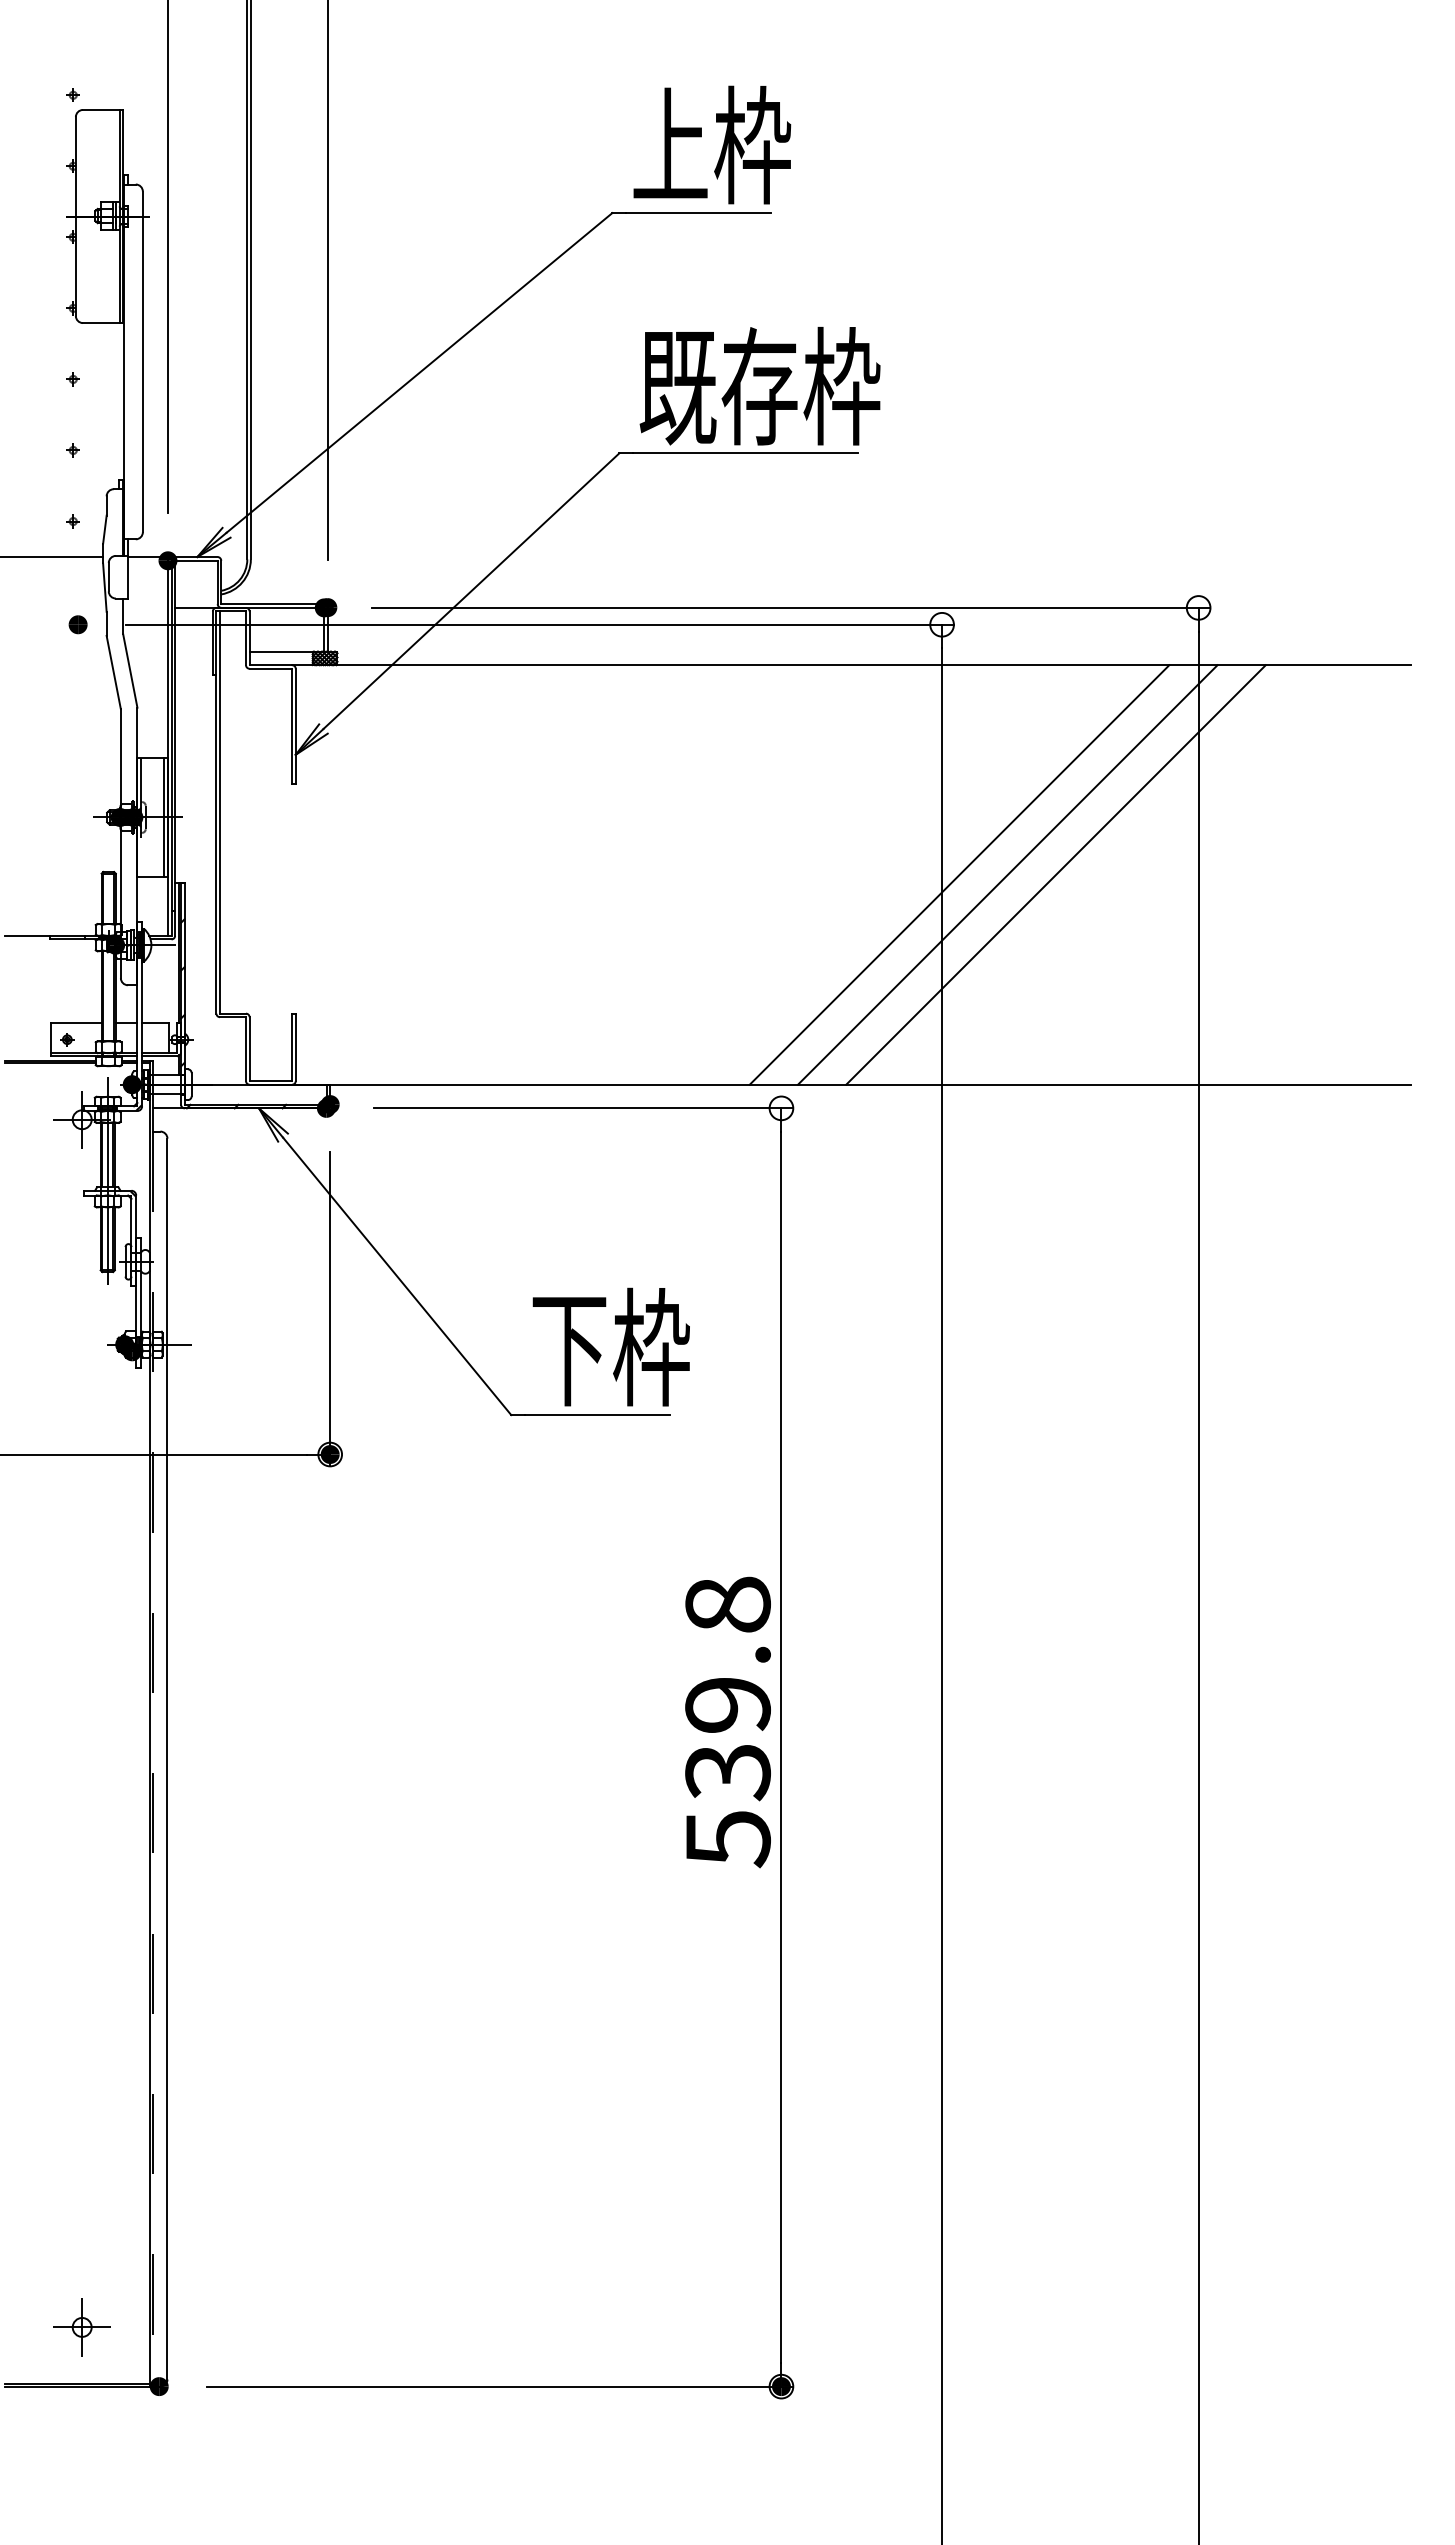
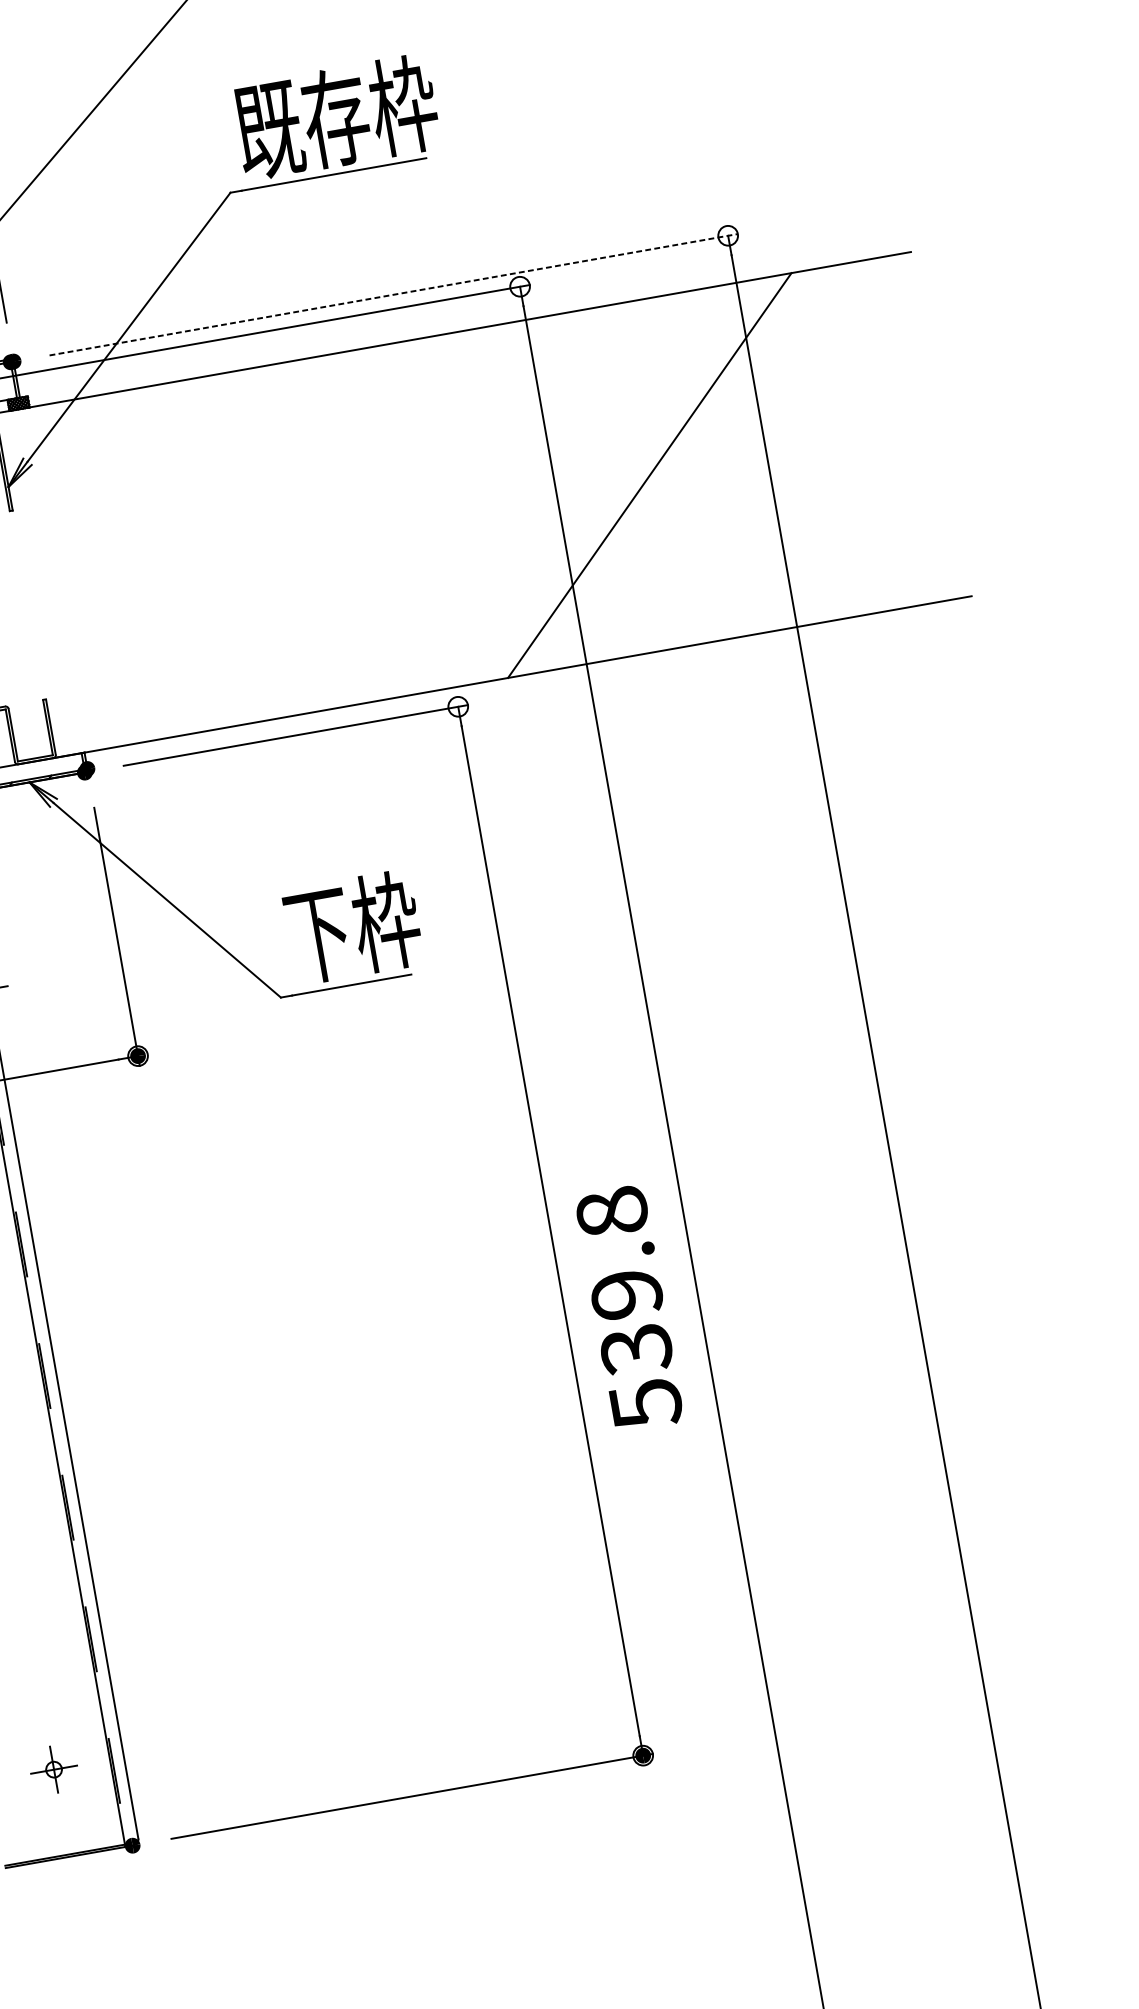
line: (791, 607) -> (394, 294), solid -> dashed
line: (959, 874) -> (570, 489), removed
line: (1007, 874) -> (609, 482), removed
text: (727, 1722) -> (628, 1308), moved
part: (81, 2327) -> (53, 1769), moved

